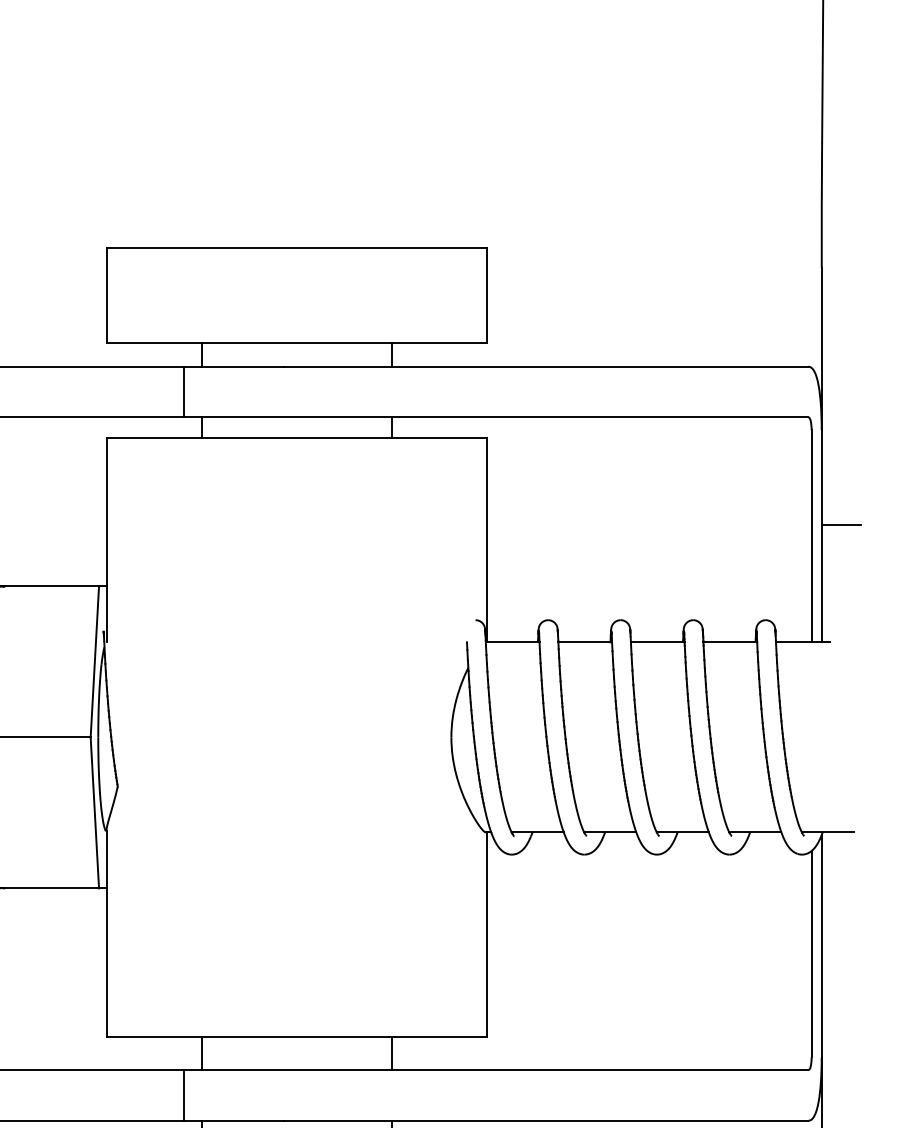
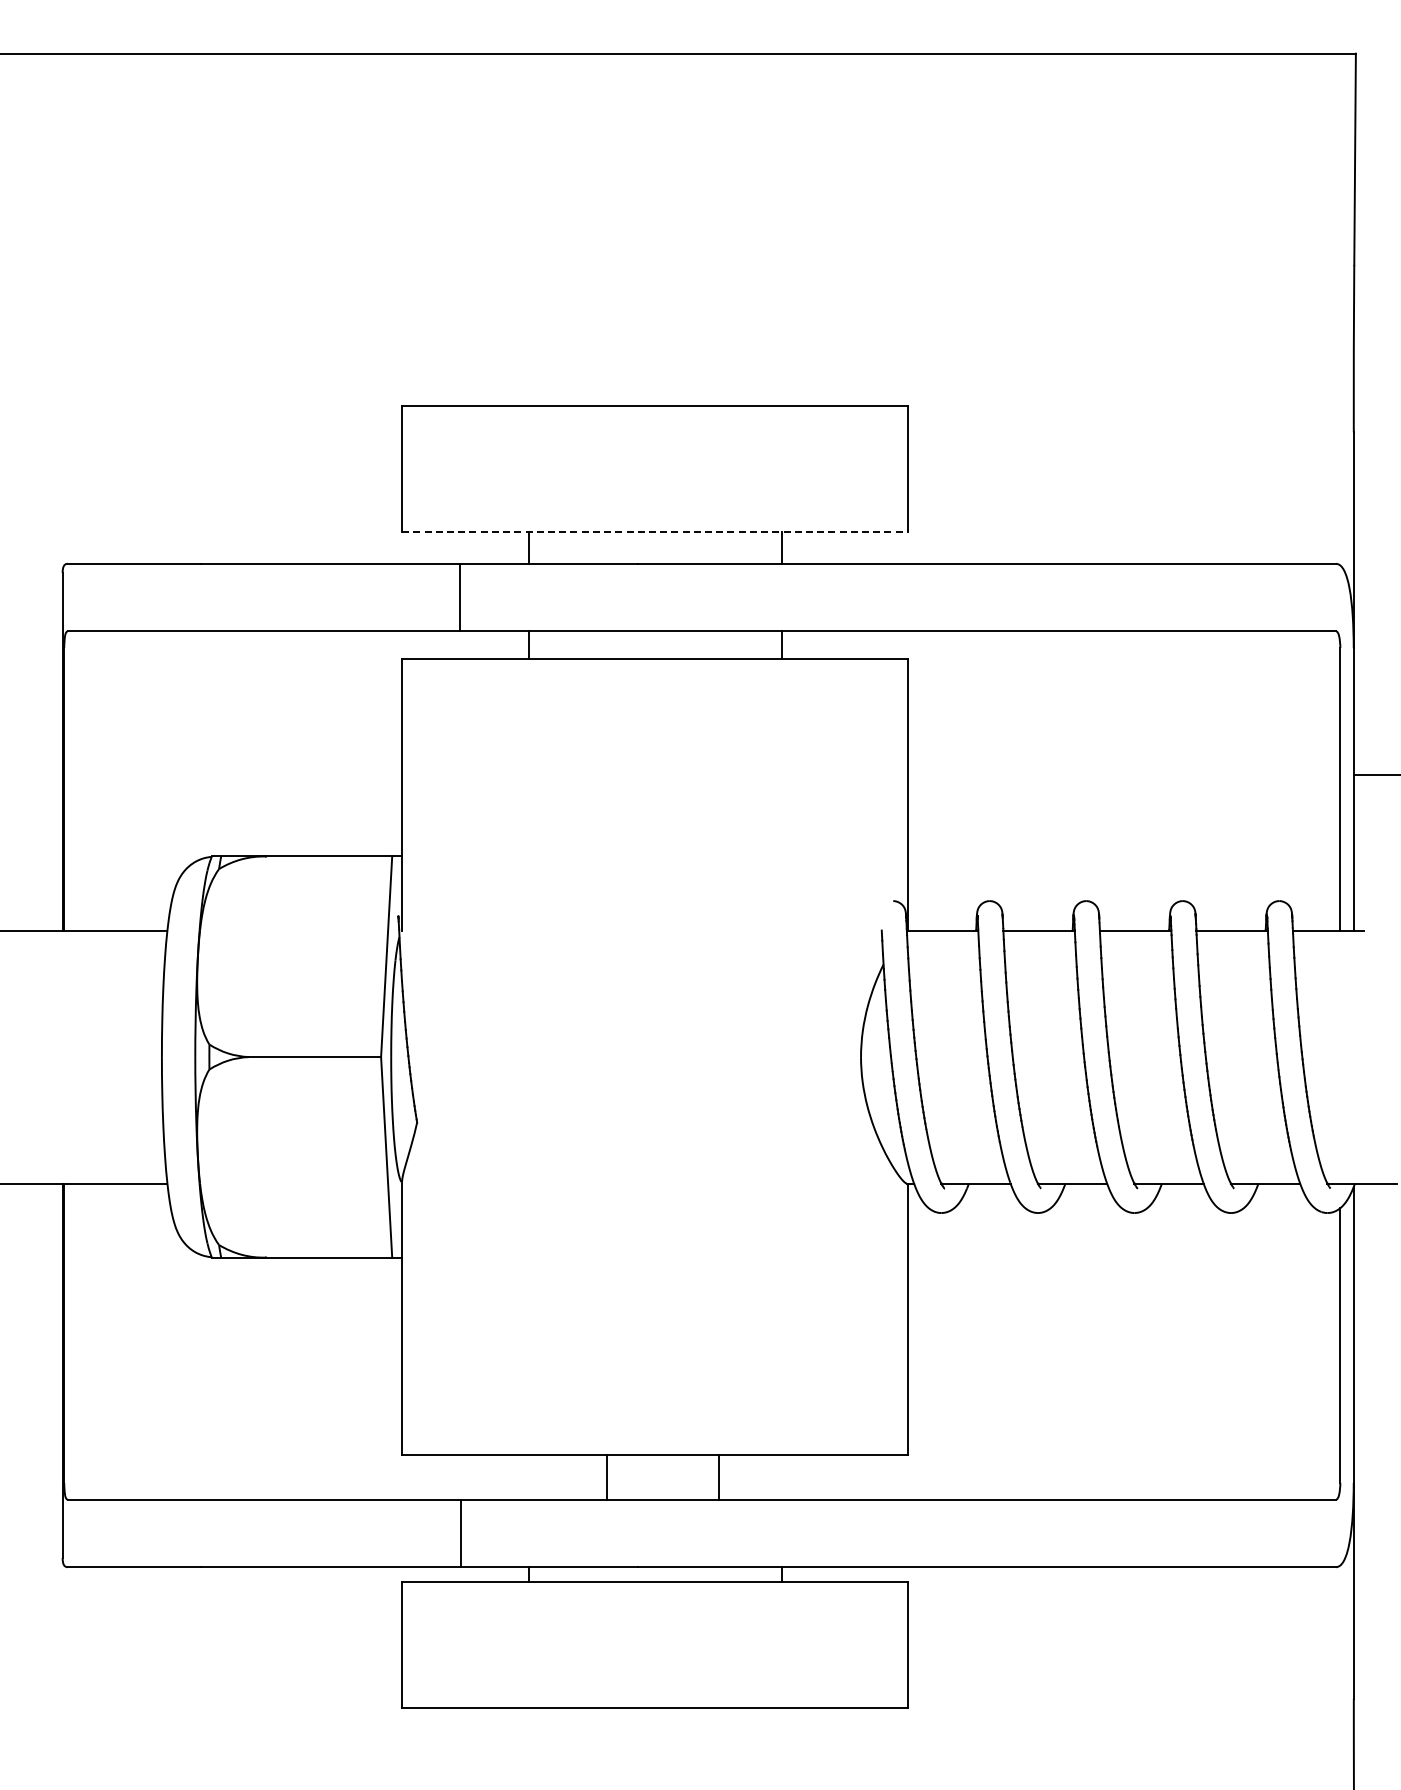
line: (296, 343) -> (655, 532), solid -> dashed
line: (184, 392) -> (460, 597), moved
line: (201, 1053) -> (606, 1477), moved
line: (391, 1053) -> (718, 1477), moved
line: (184, 1095) -> (461, 1533), moved

